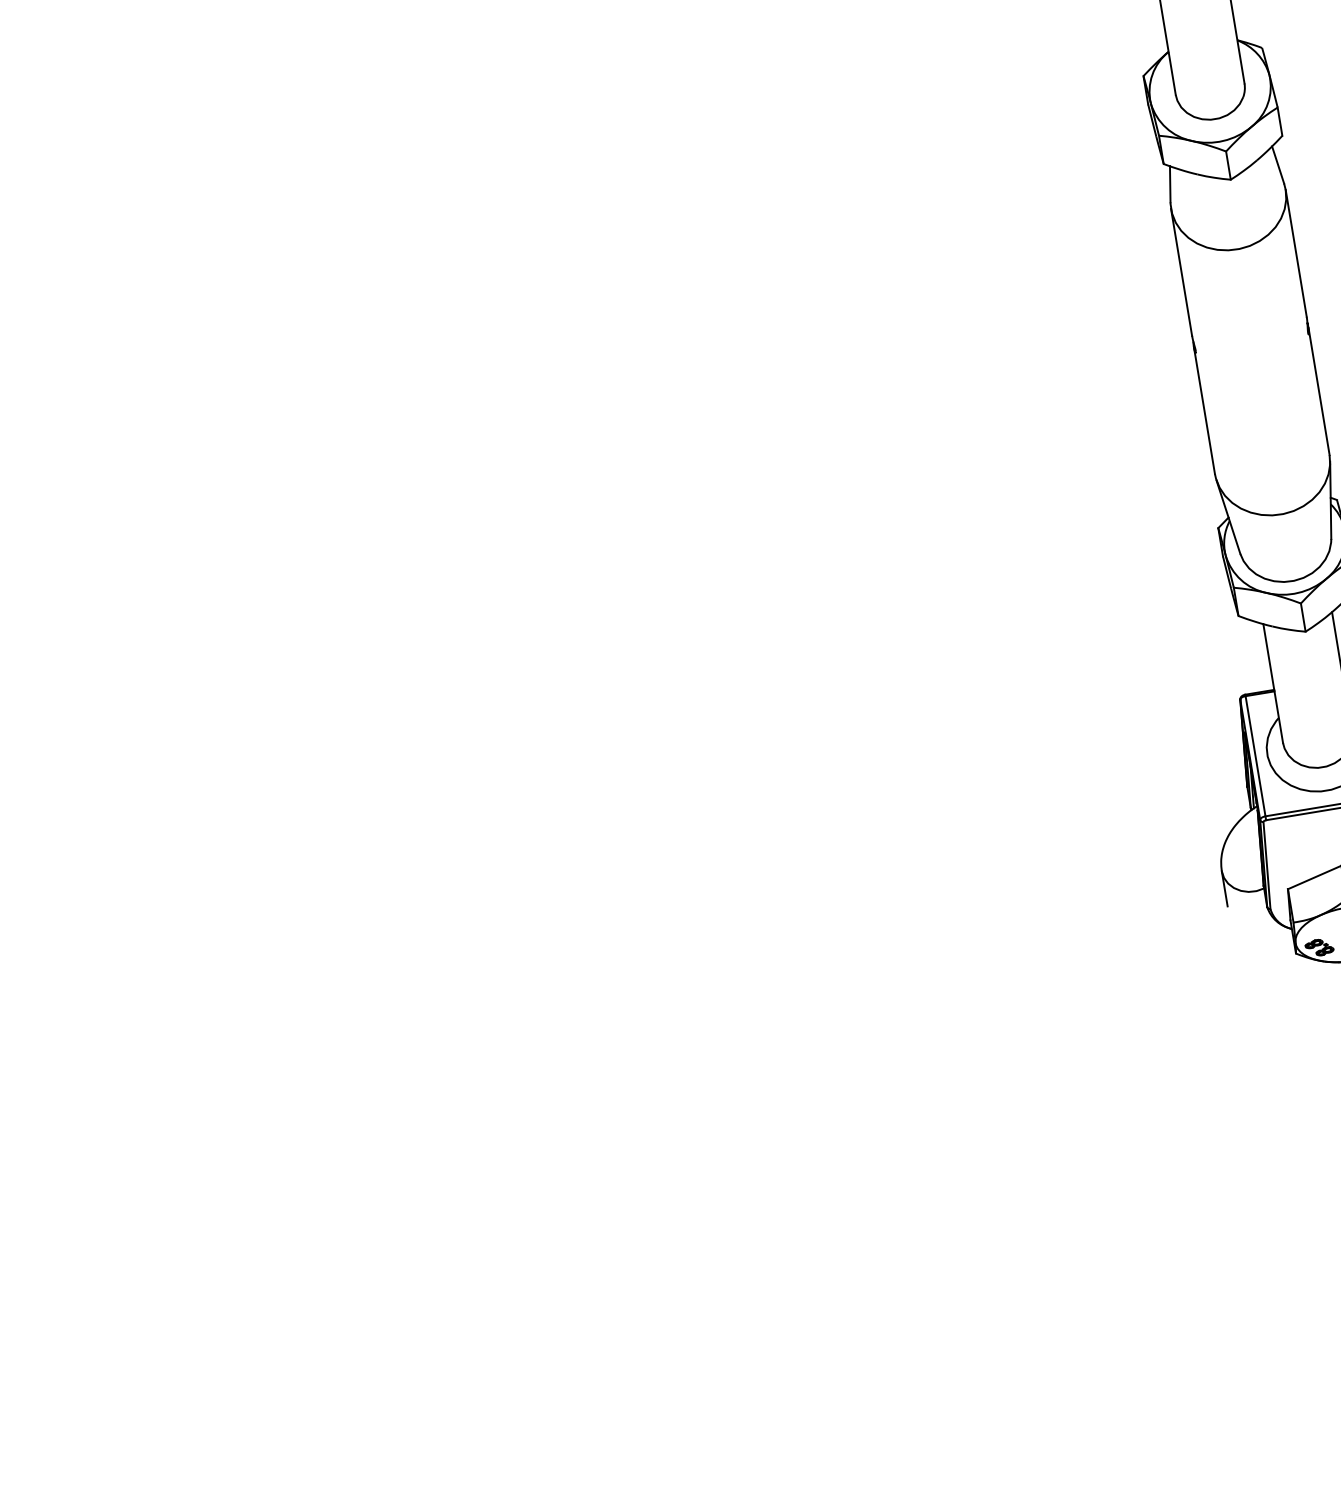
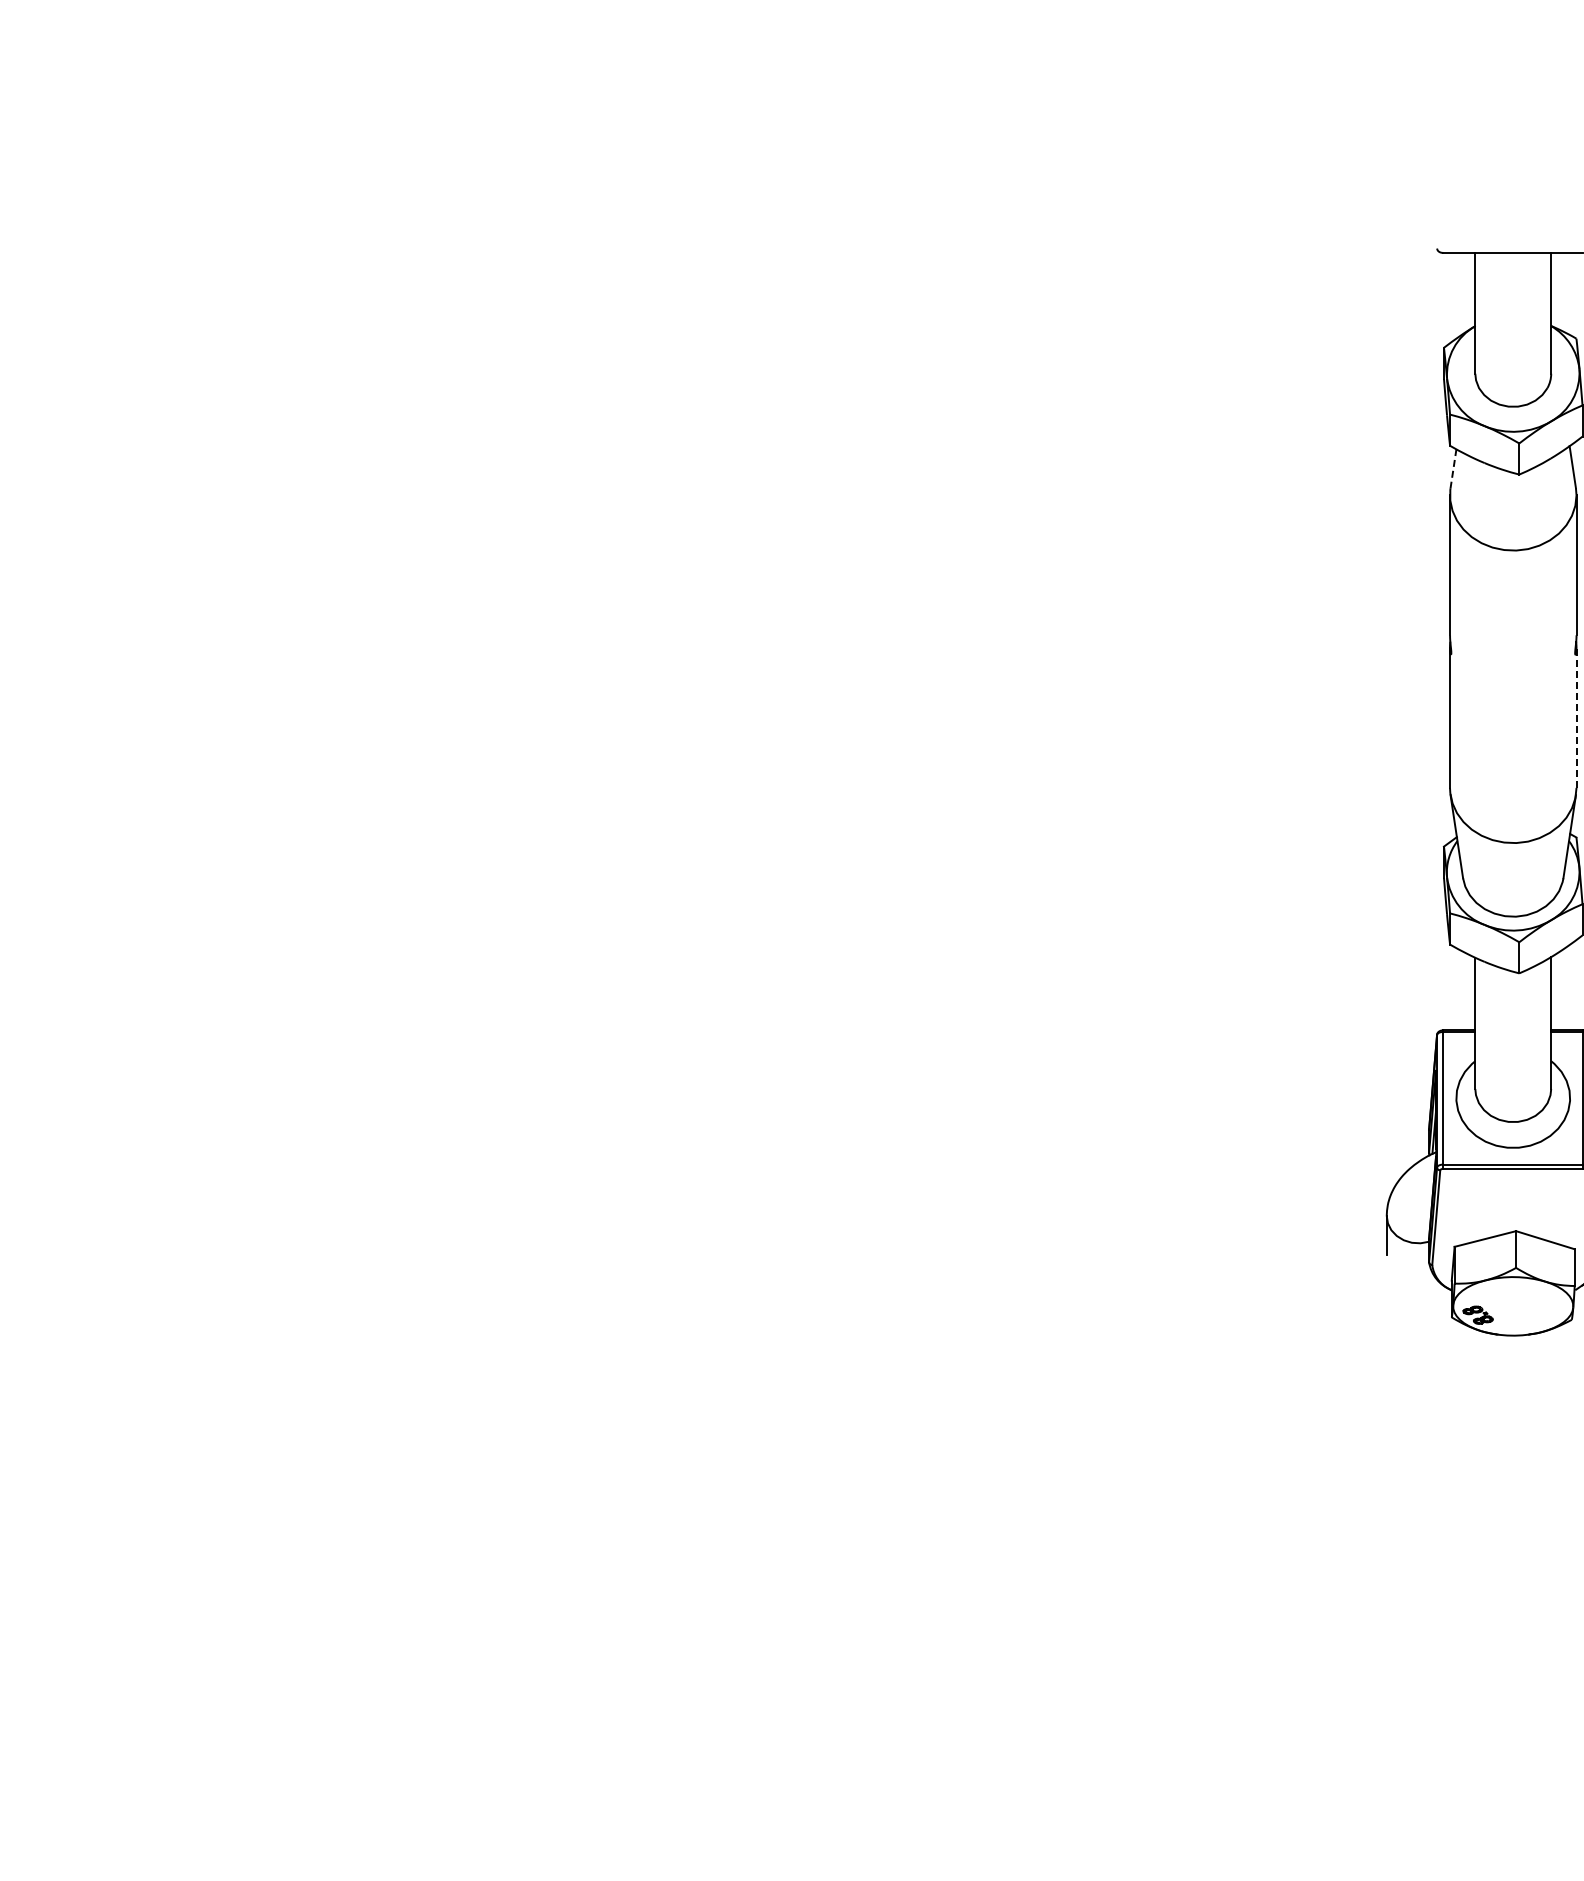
line: (1170, 184) -> (1453, 468), solid -> dashed
line: (1319, 391) -> (1576, 717), solid -> dashed

